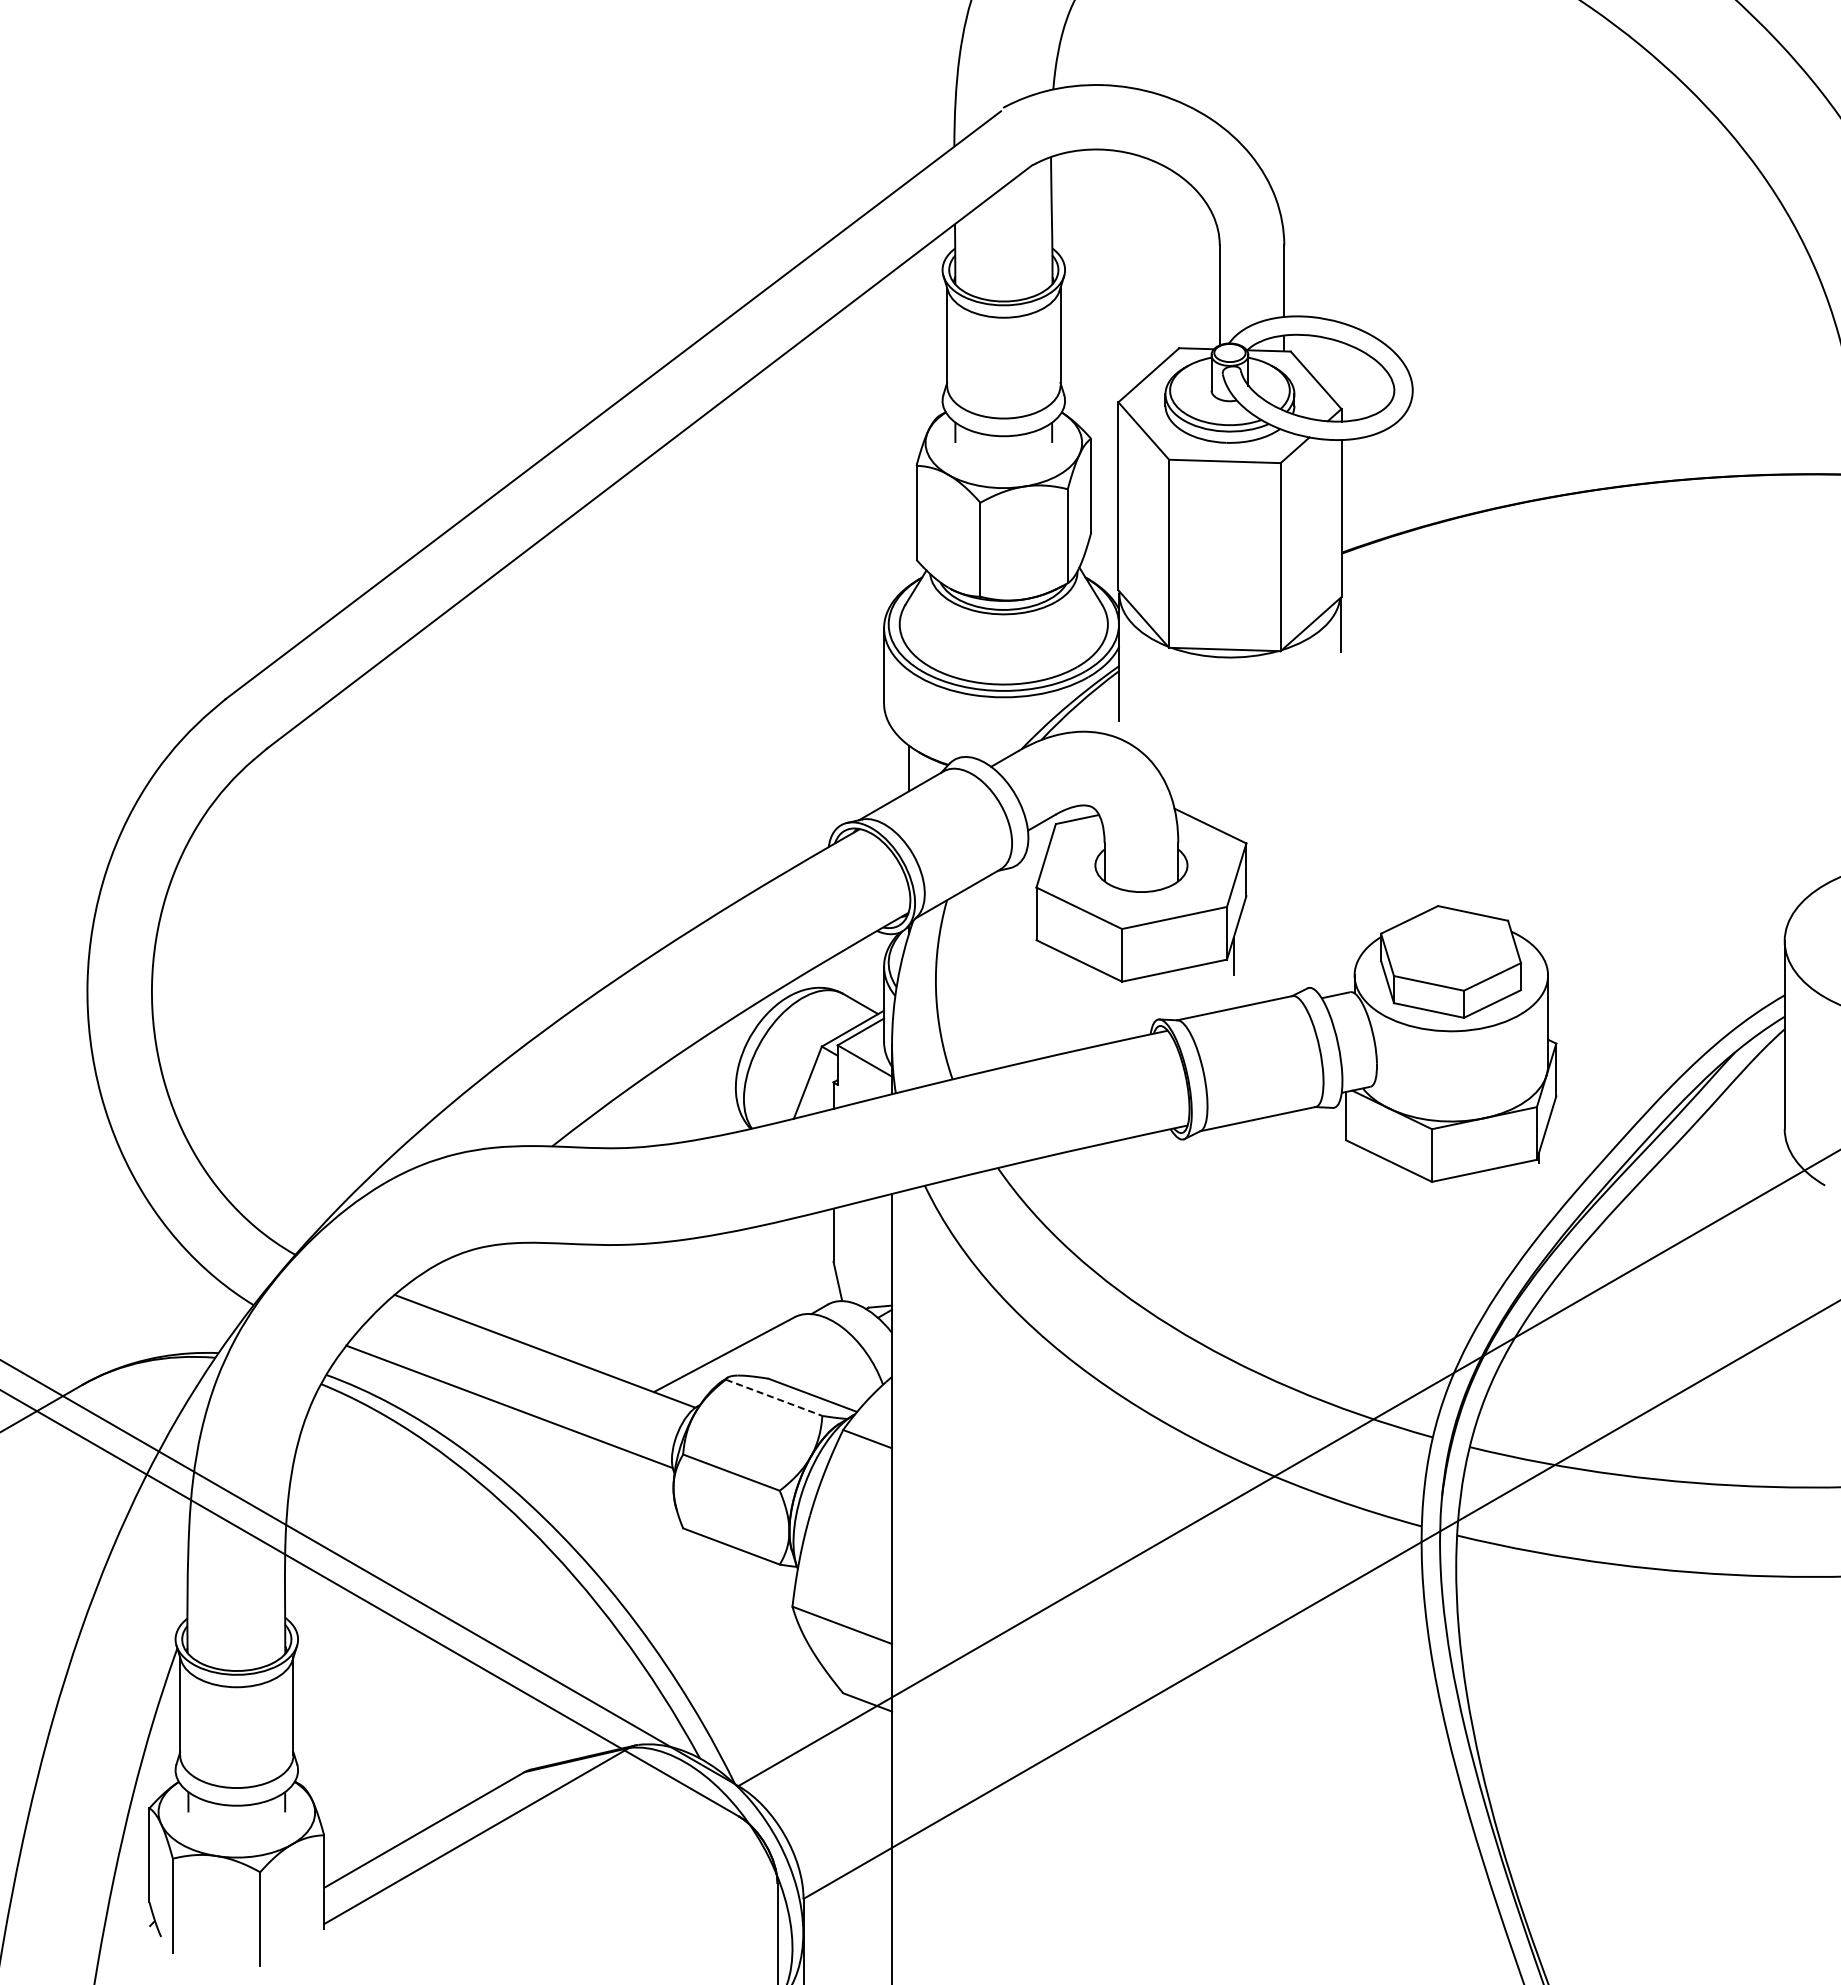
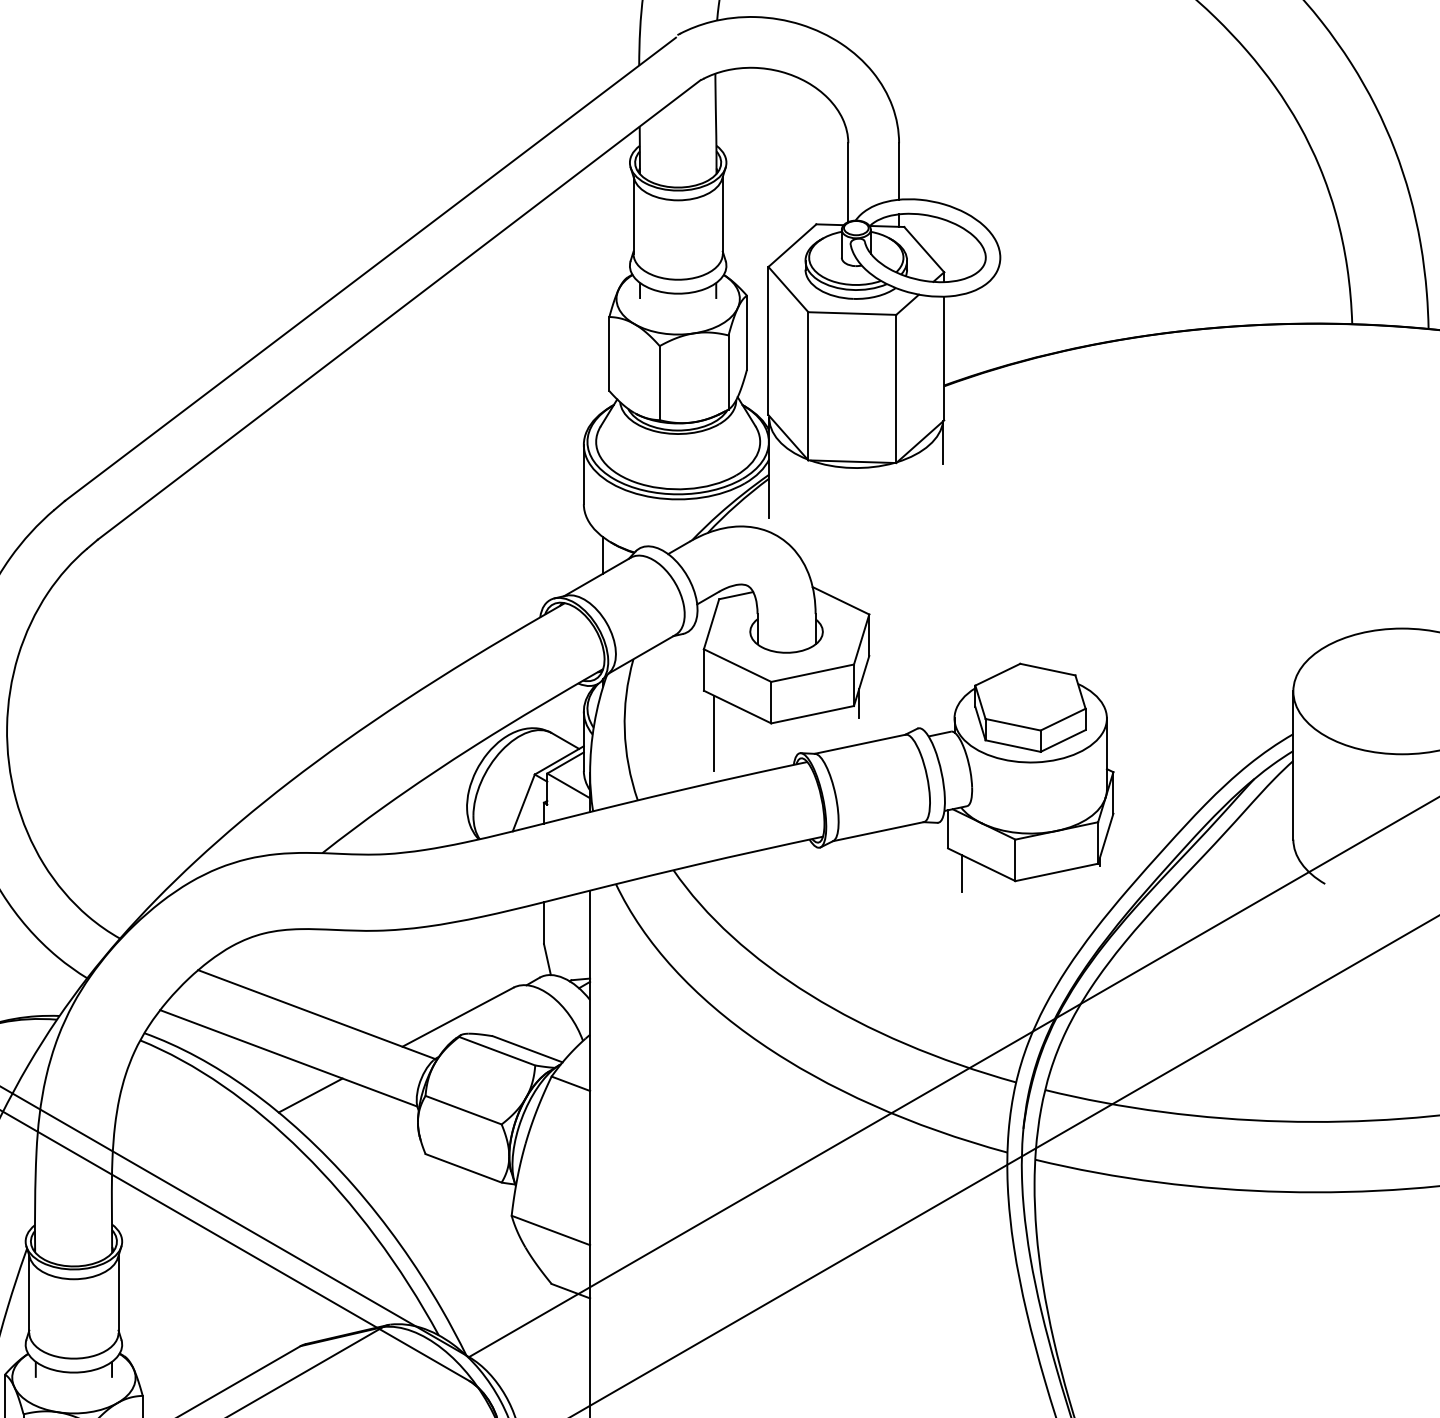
line: (1049, 993) -> (714, 732), added
line: (1363, 1172) -> (961, 873), added
line: (774, 1397) -> (497, 1050), dashed -> solid
line: (536, 1453) -> (310, 1095), added

